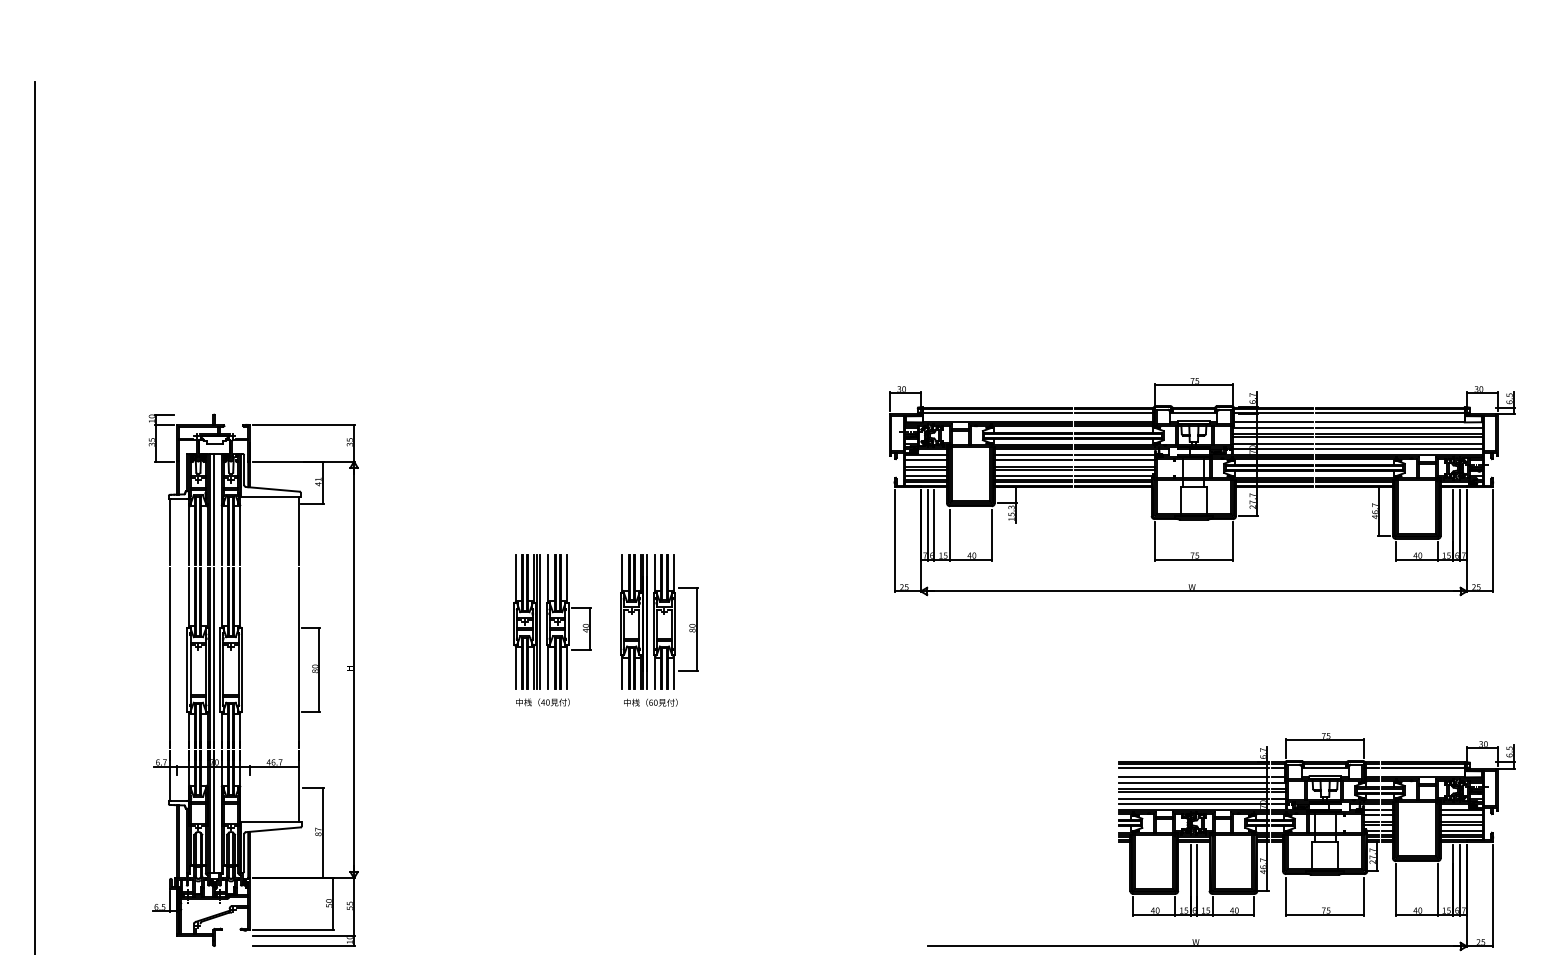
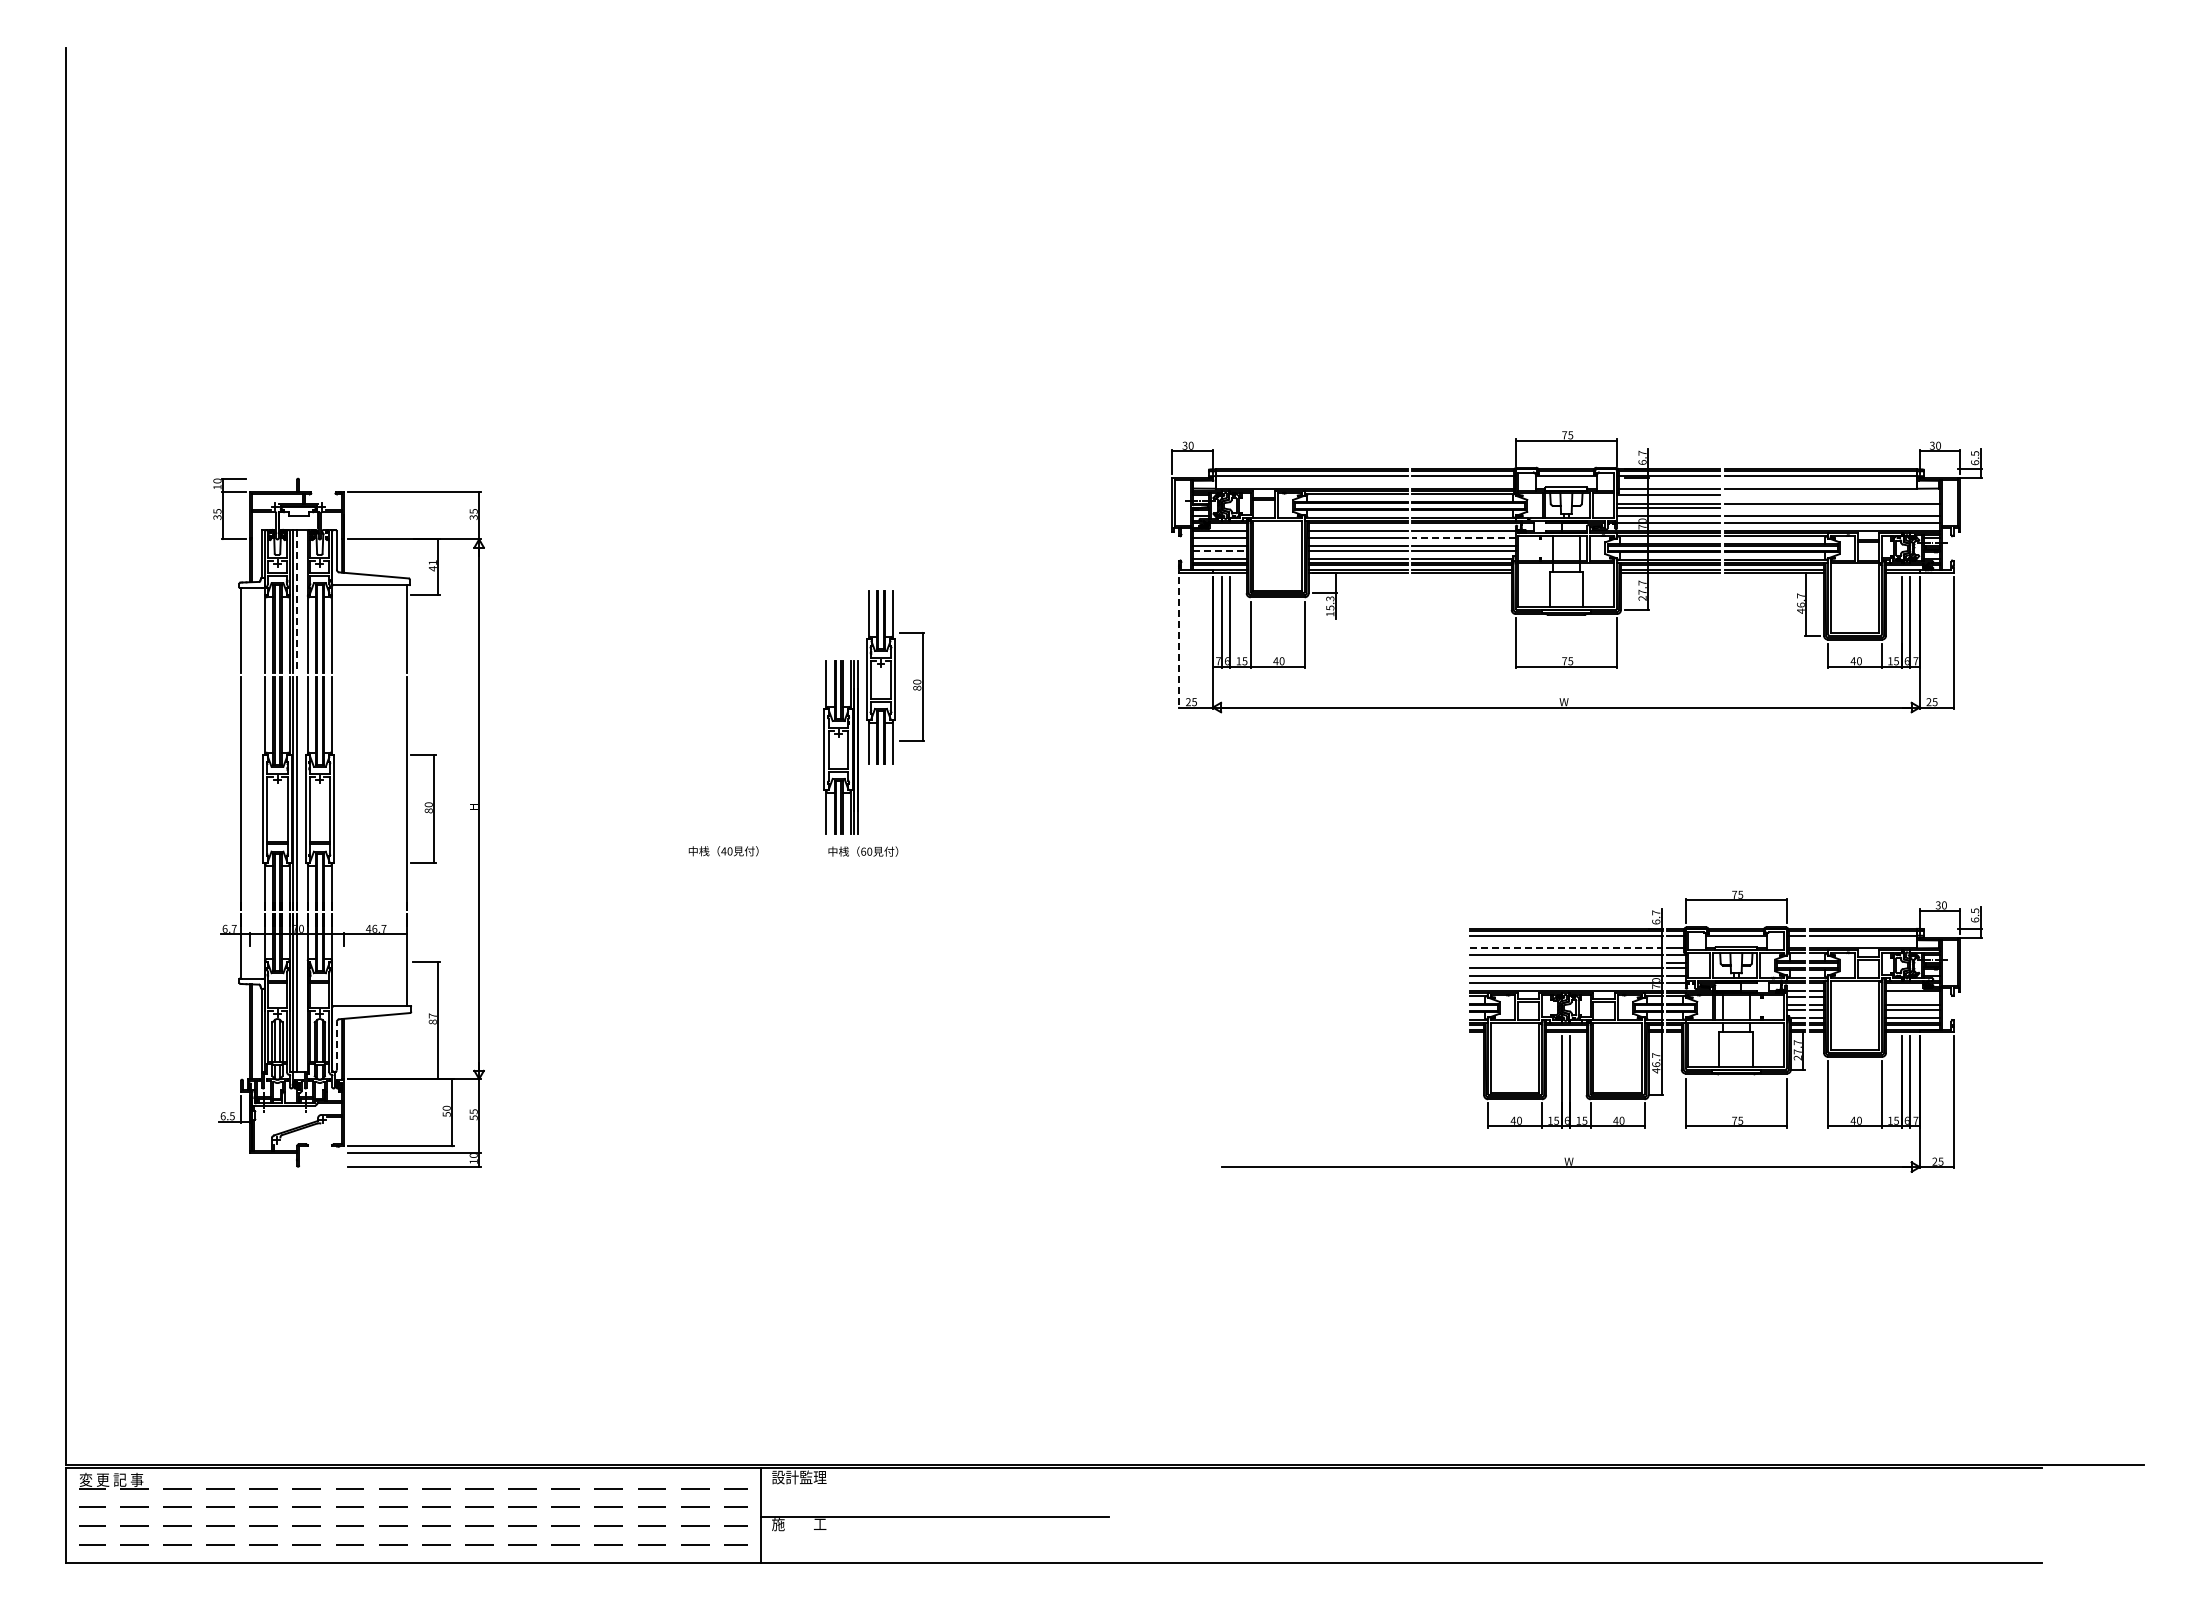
line: (1399, 427) -> (1832, 495), removed
line: (1399, 437) -> (1832, 508), removed
line: (1115, 460) -> (1464, 537), solid -> dashed
line: (925, 470) -> (1219, 550), solid -> dashed
line: (213, 510) -> (297, 602), solid -> dashed
line: (895, 541) -> (1179, 643), solid -> dashed
part: (552, 622) -> (735, 747), removed
part: (675, 622) -> (895, 677), moved
line: (1193, 777) -> (1566, 948), solid -> dashed
line: (1193, 789) -> (1566, 963), removed
line: (1462, 815) -> (1913, 997), removed
line: (243, 852) -> (336, 1045), solid -> dashed

